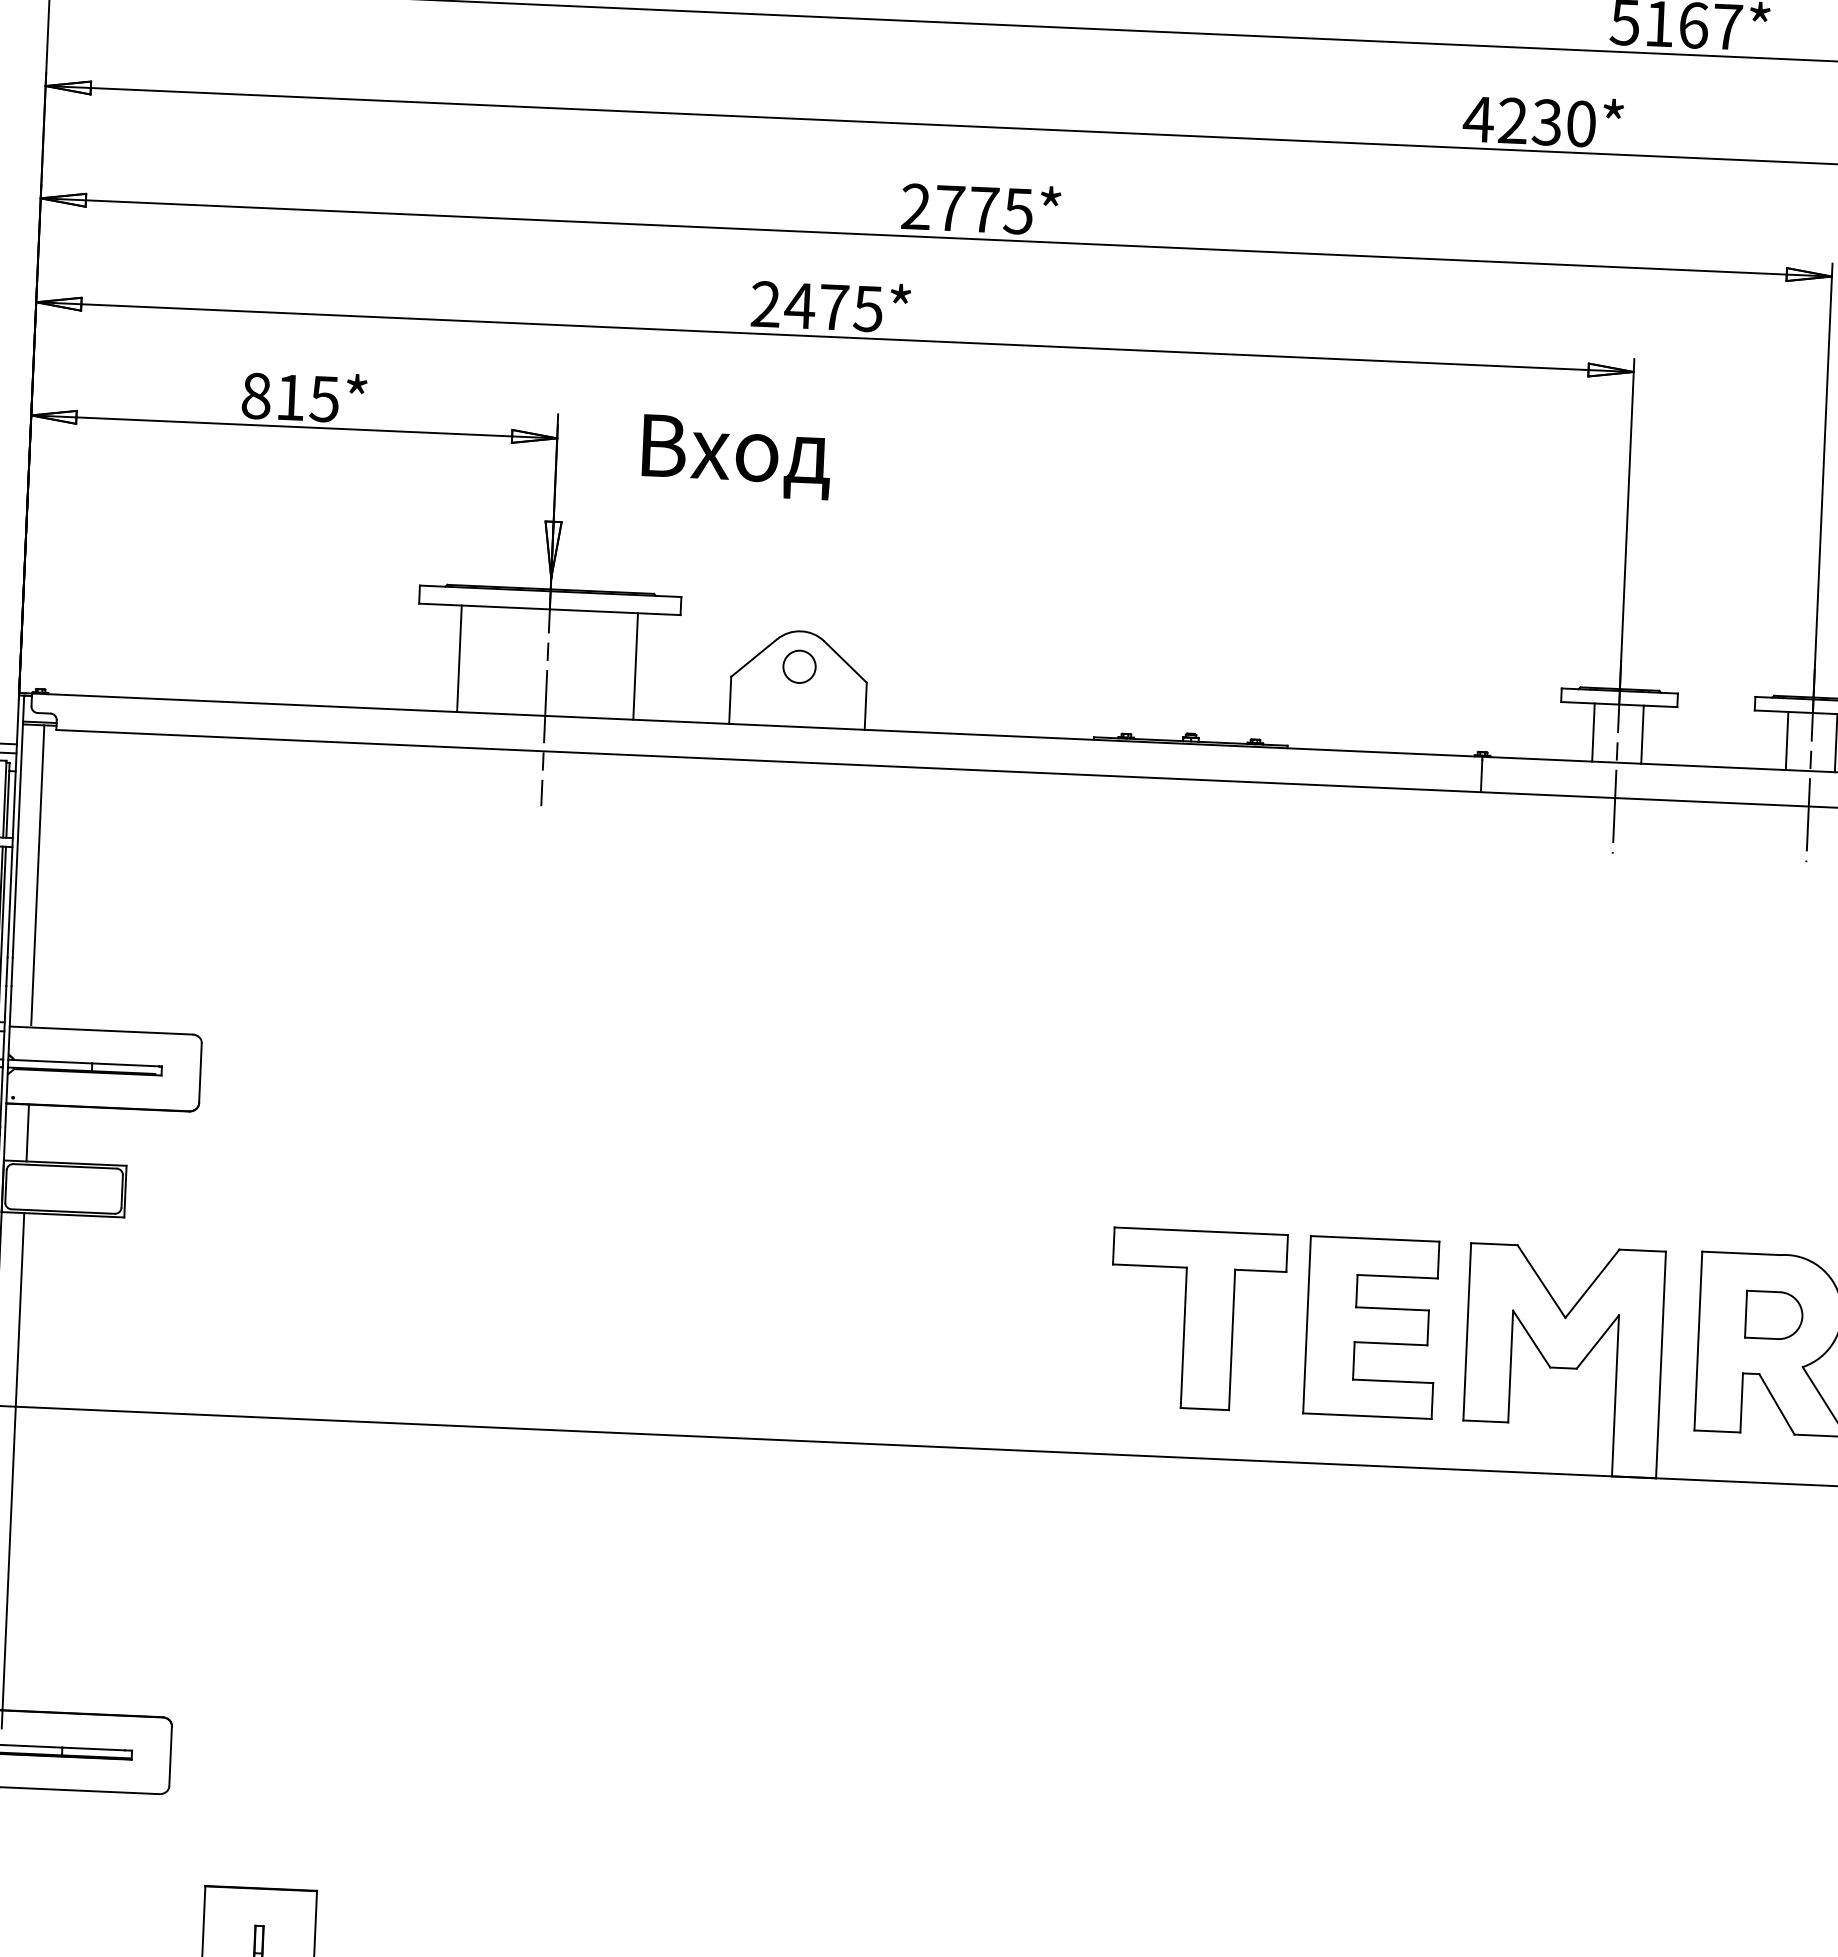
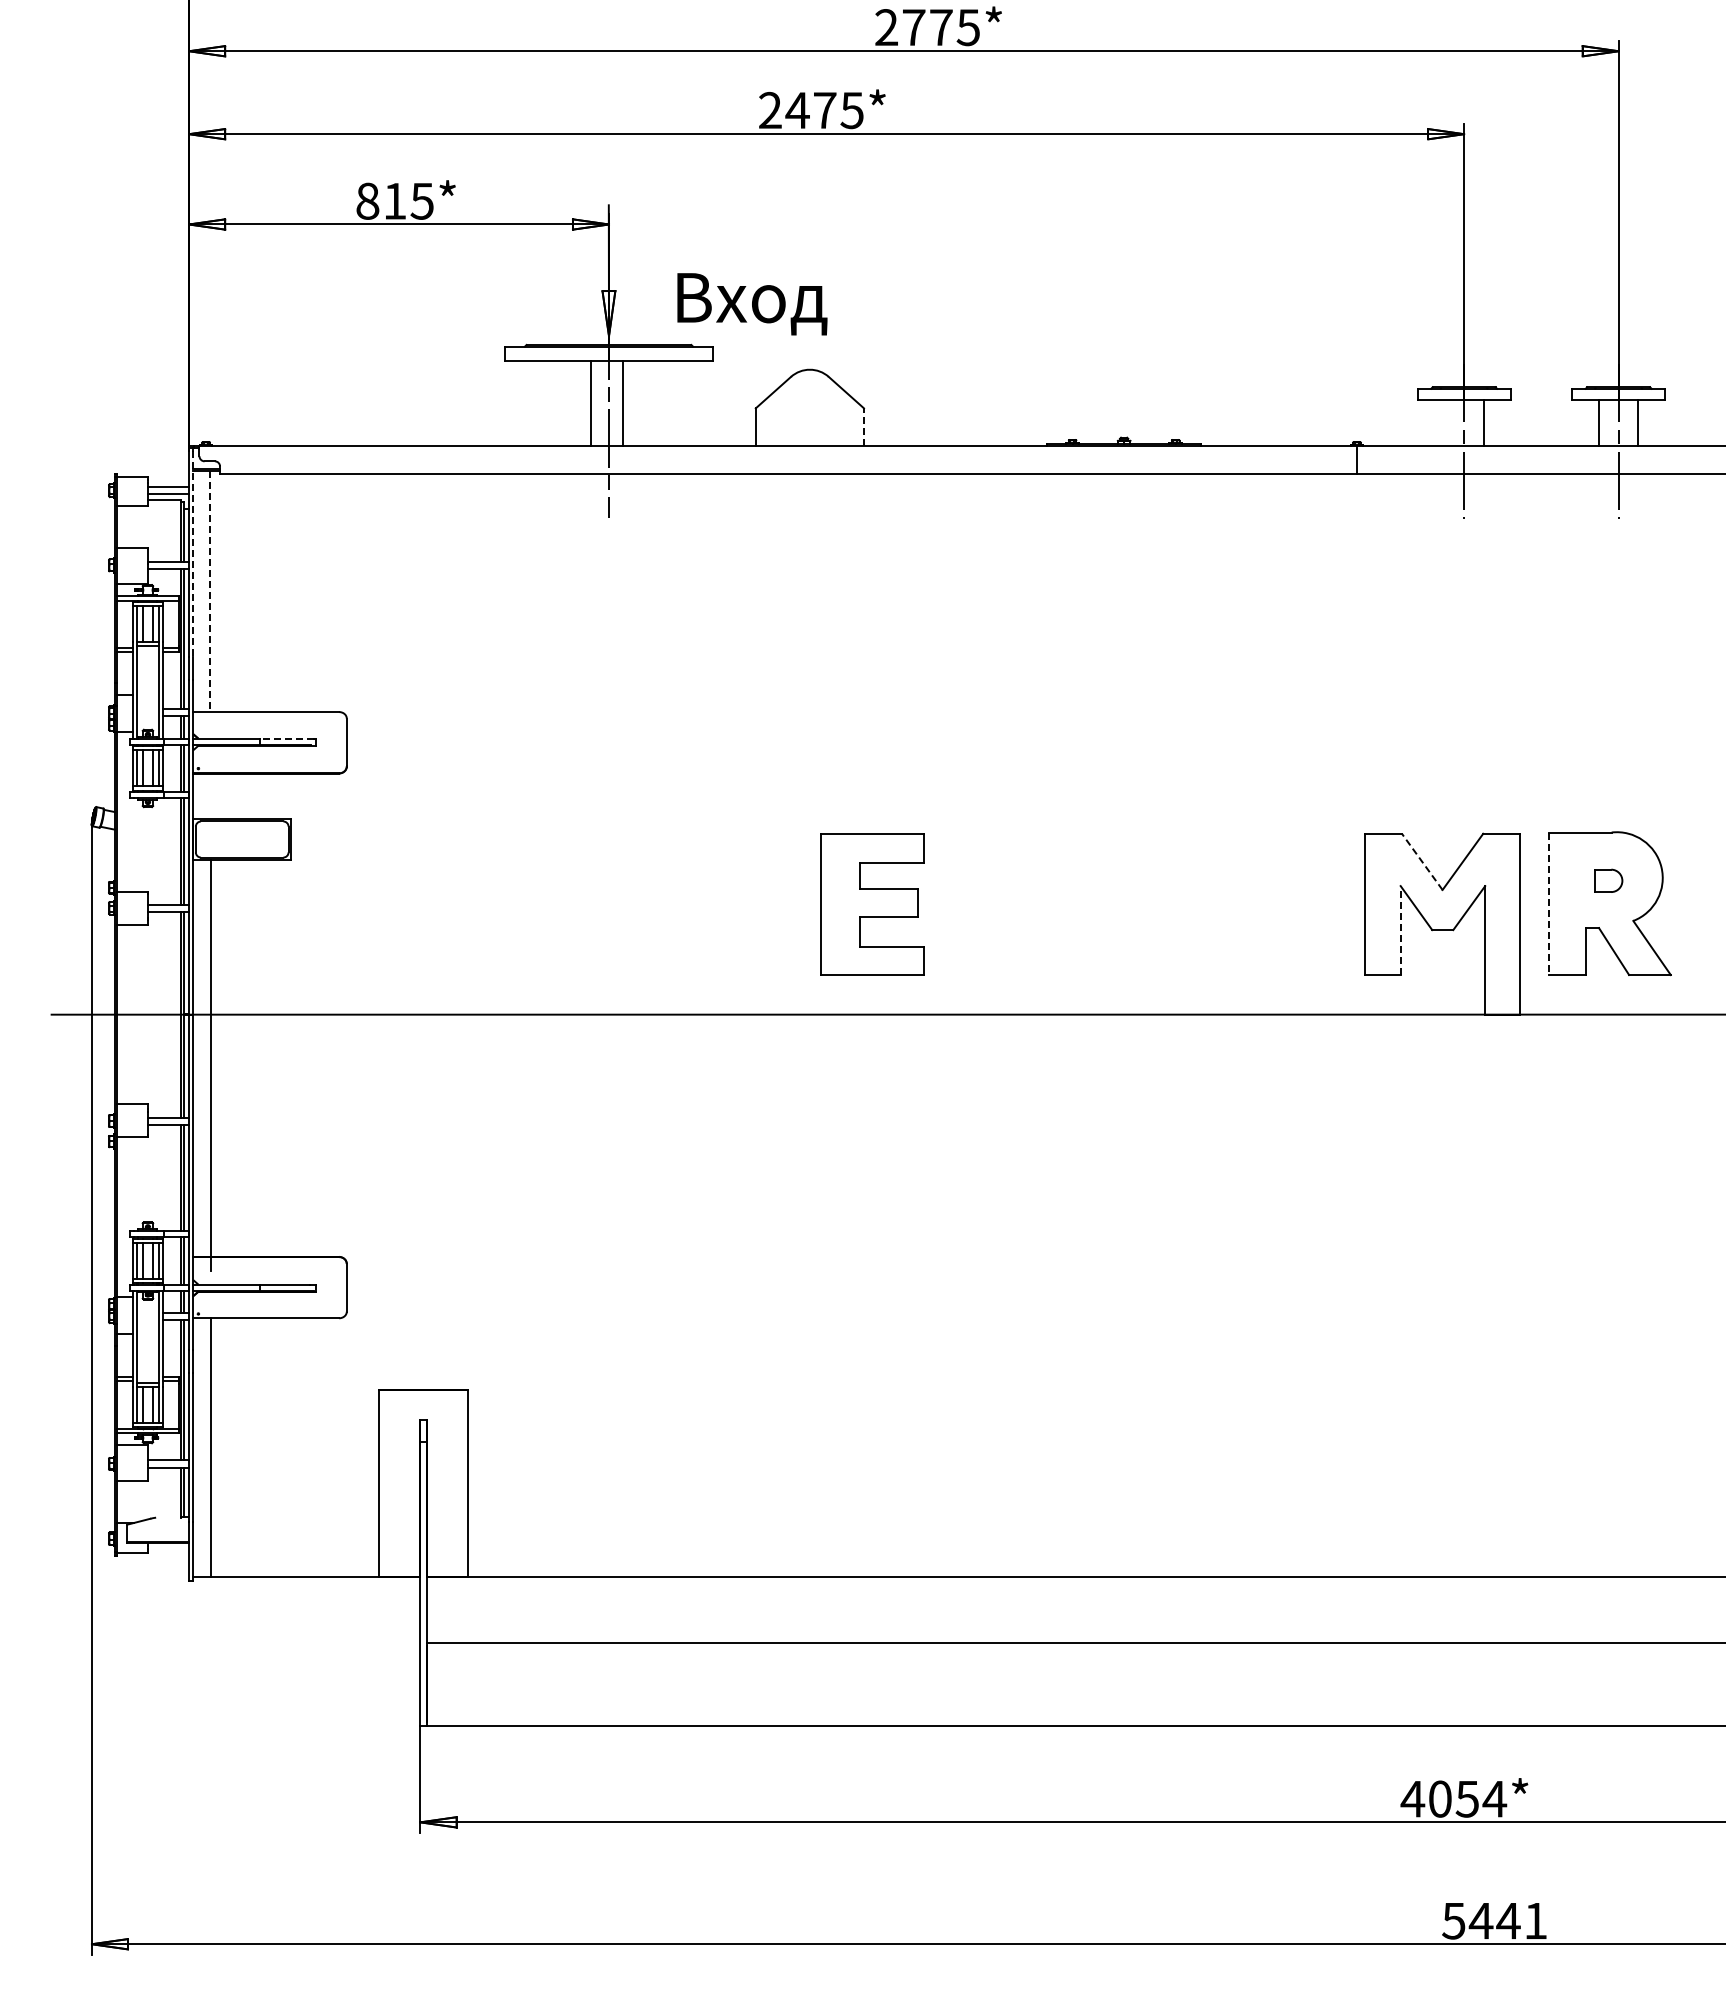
text: (736, 457) -> (752, 304), moved
line: (459, 657) -> (590, 402), moved
line: (635, 665) -> (623, 402), moved
circle: (799, 666) -> (809, 397), removed
line: (865, 706) -> (863, 427), solid -> dashed
line: (1593, 732) -> (1444, 422), removed
line: (18, 829) -> (193, 554), solid -> dashed
line: (37, 875) -> (210, 590), solid -> dashed
line: (125, 1064) -> (286, 738), solid -> dashed
line: (28, 1132) -> (211, 795), removed
line: (1541, 1281) -> (1422, 861), solid -> dashed
part: (1773, 1315) -> (1608, 880), size x0.6
part: (1197, 1320) -> (1149, 904), removed
part: (1371, 1327) -> (872, 904), moved
line: (1698, 1341) -> (1549, 904), solid -> dashed
line: (1510, 1366) -> (1400, 930), solid -> dashed

